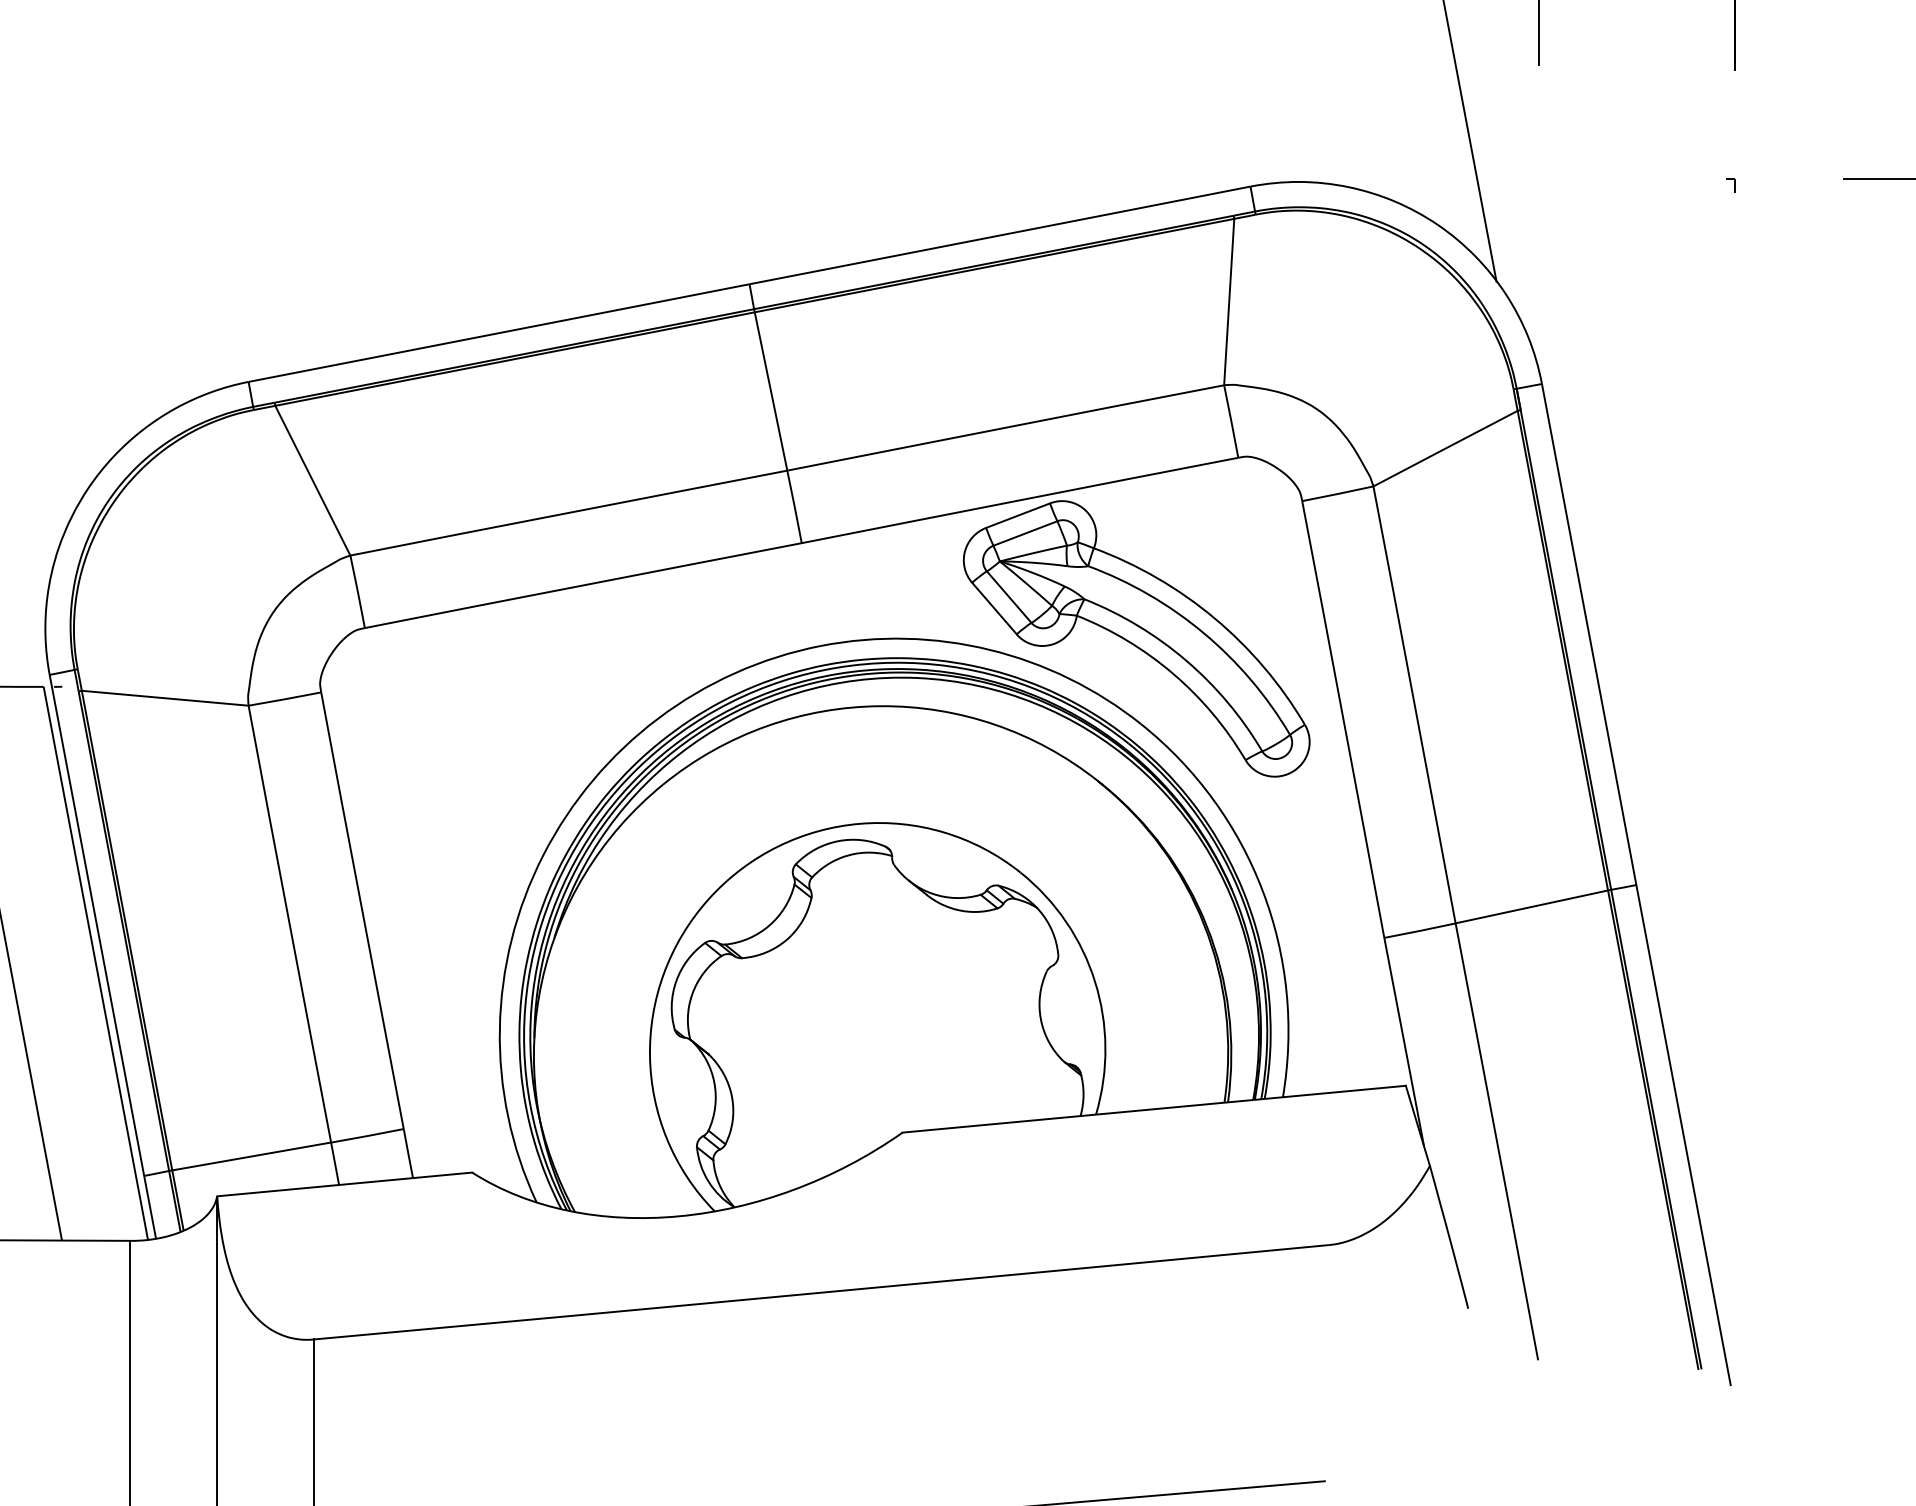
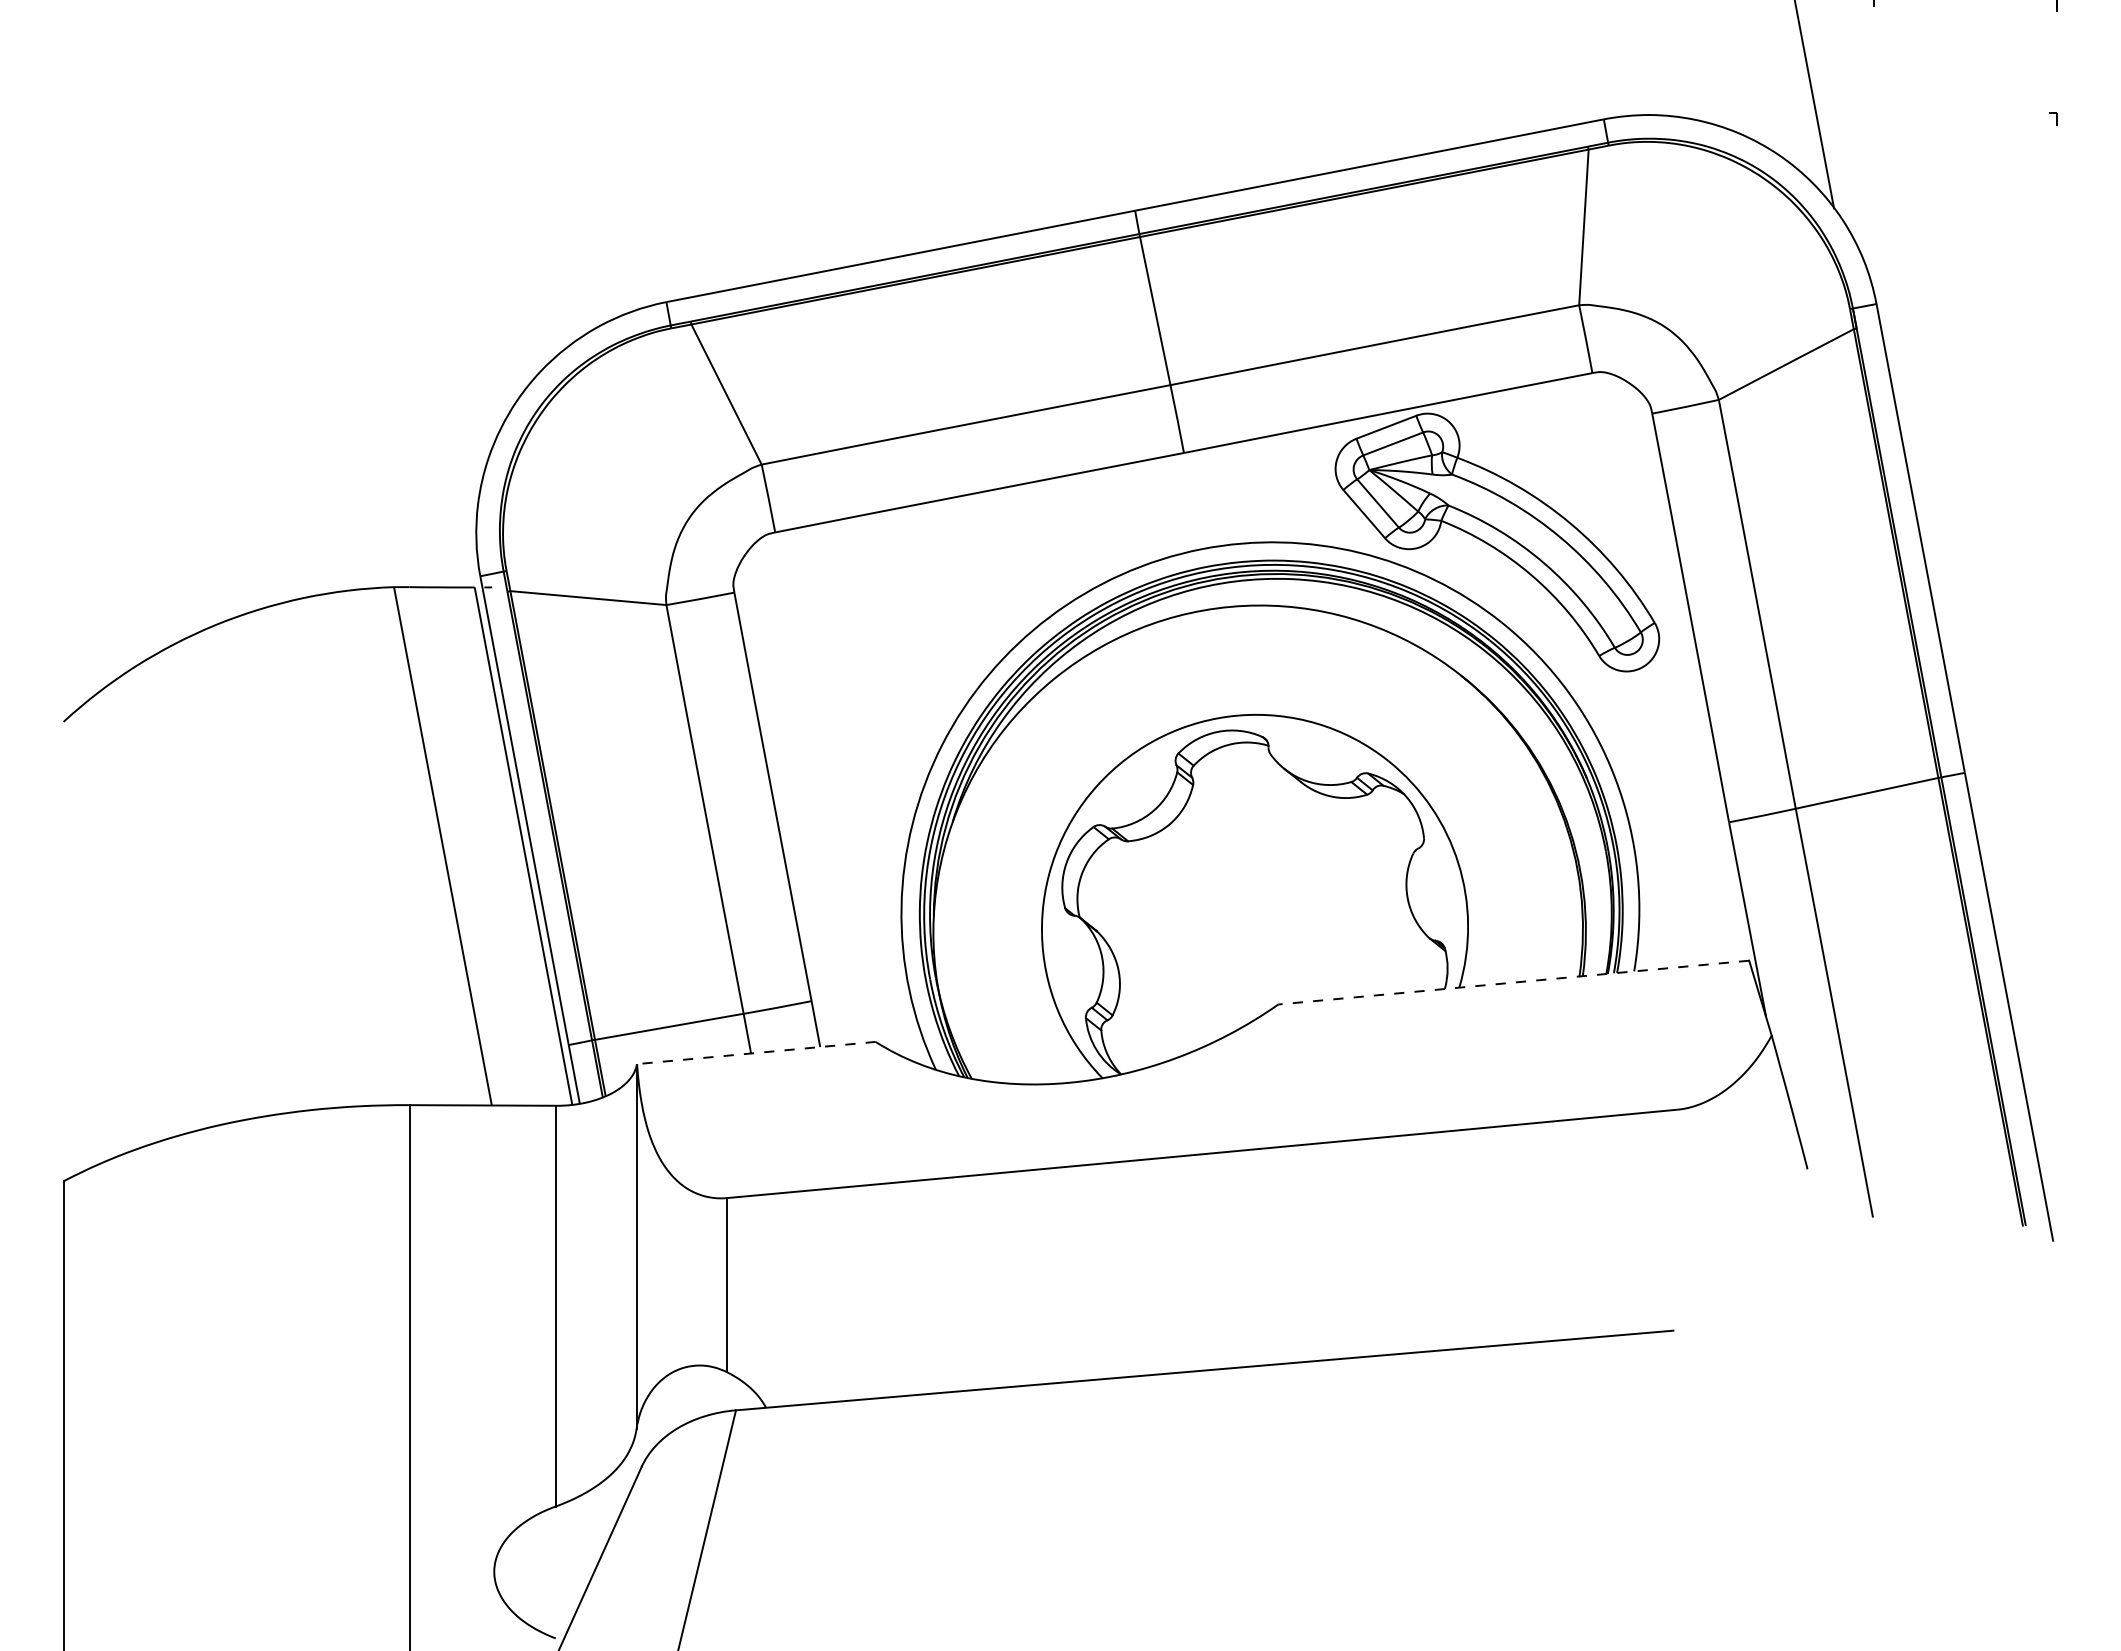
line: (1153, 1109) -> (1513, 982), solid -> dashed
line: (344, 1184) -> (756, 1053), solid -> dashed

